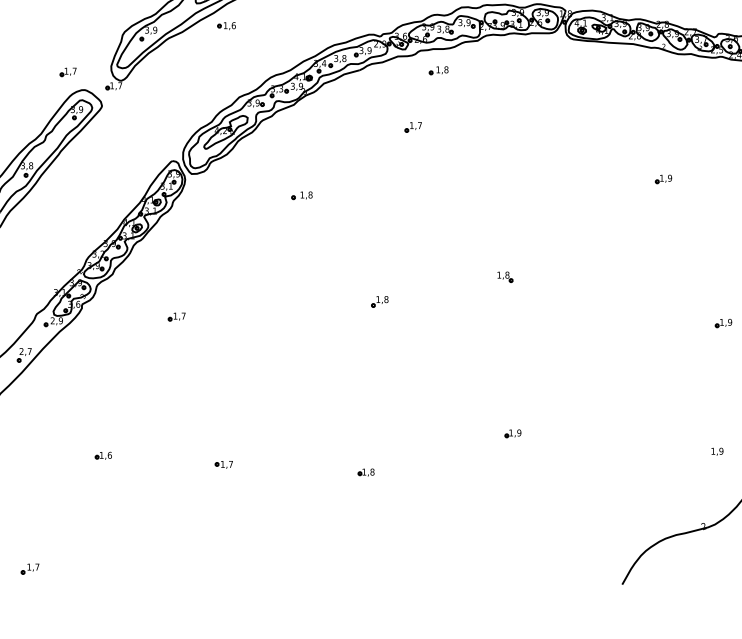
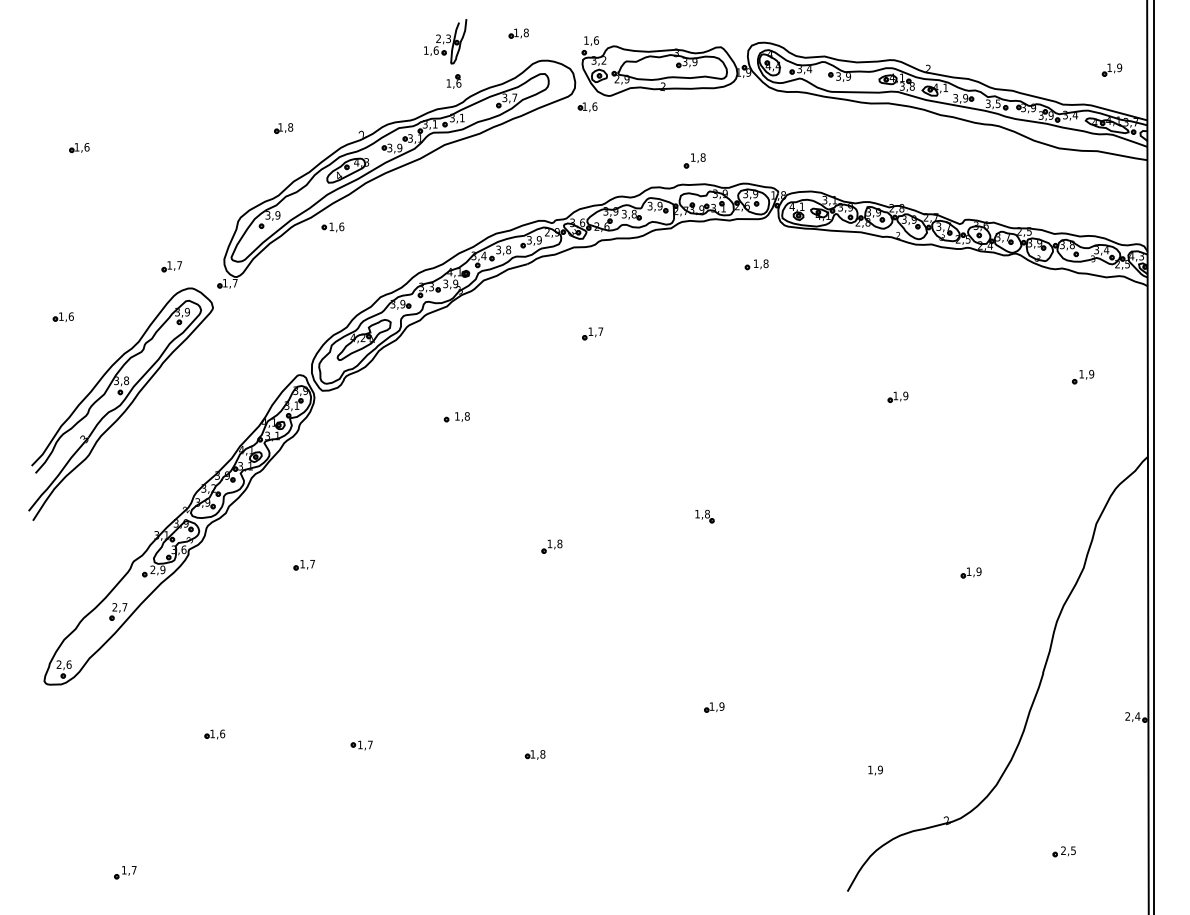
part: (226, 26) -> (332, 227), moved
part: (438, 70) -> (756, 264), moved
text: (717, 451) -> (875, 770), moved

